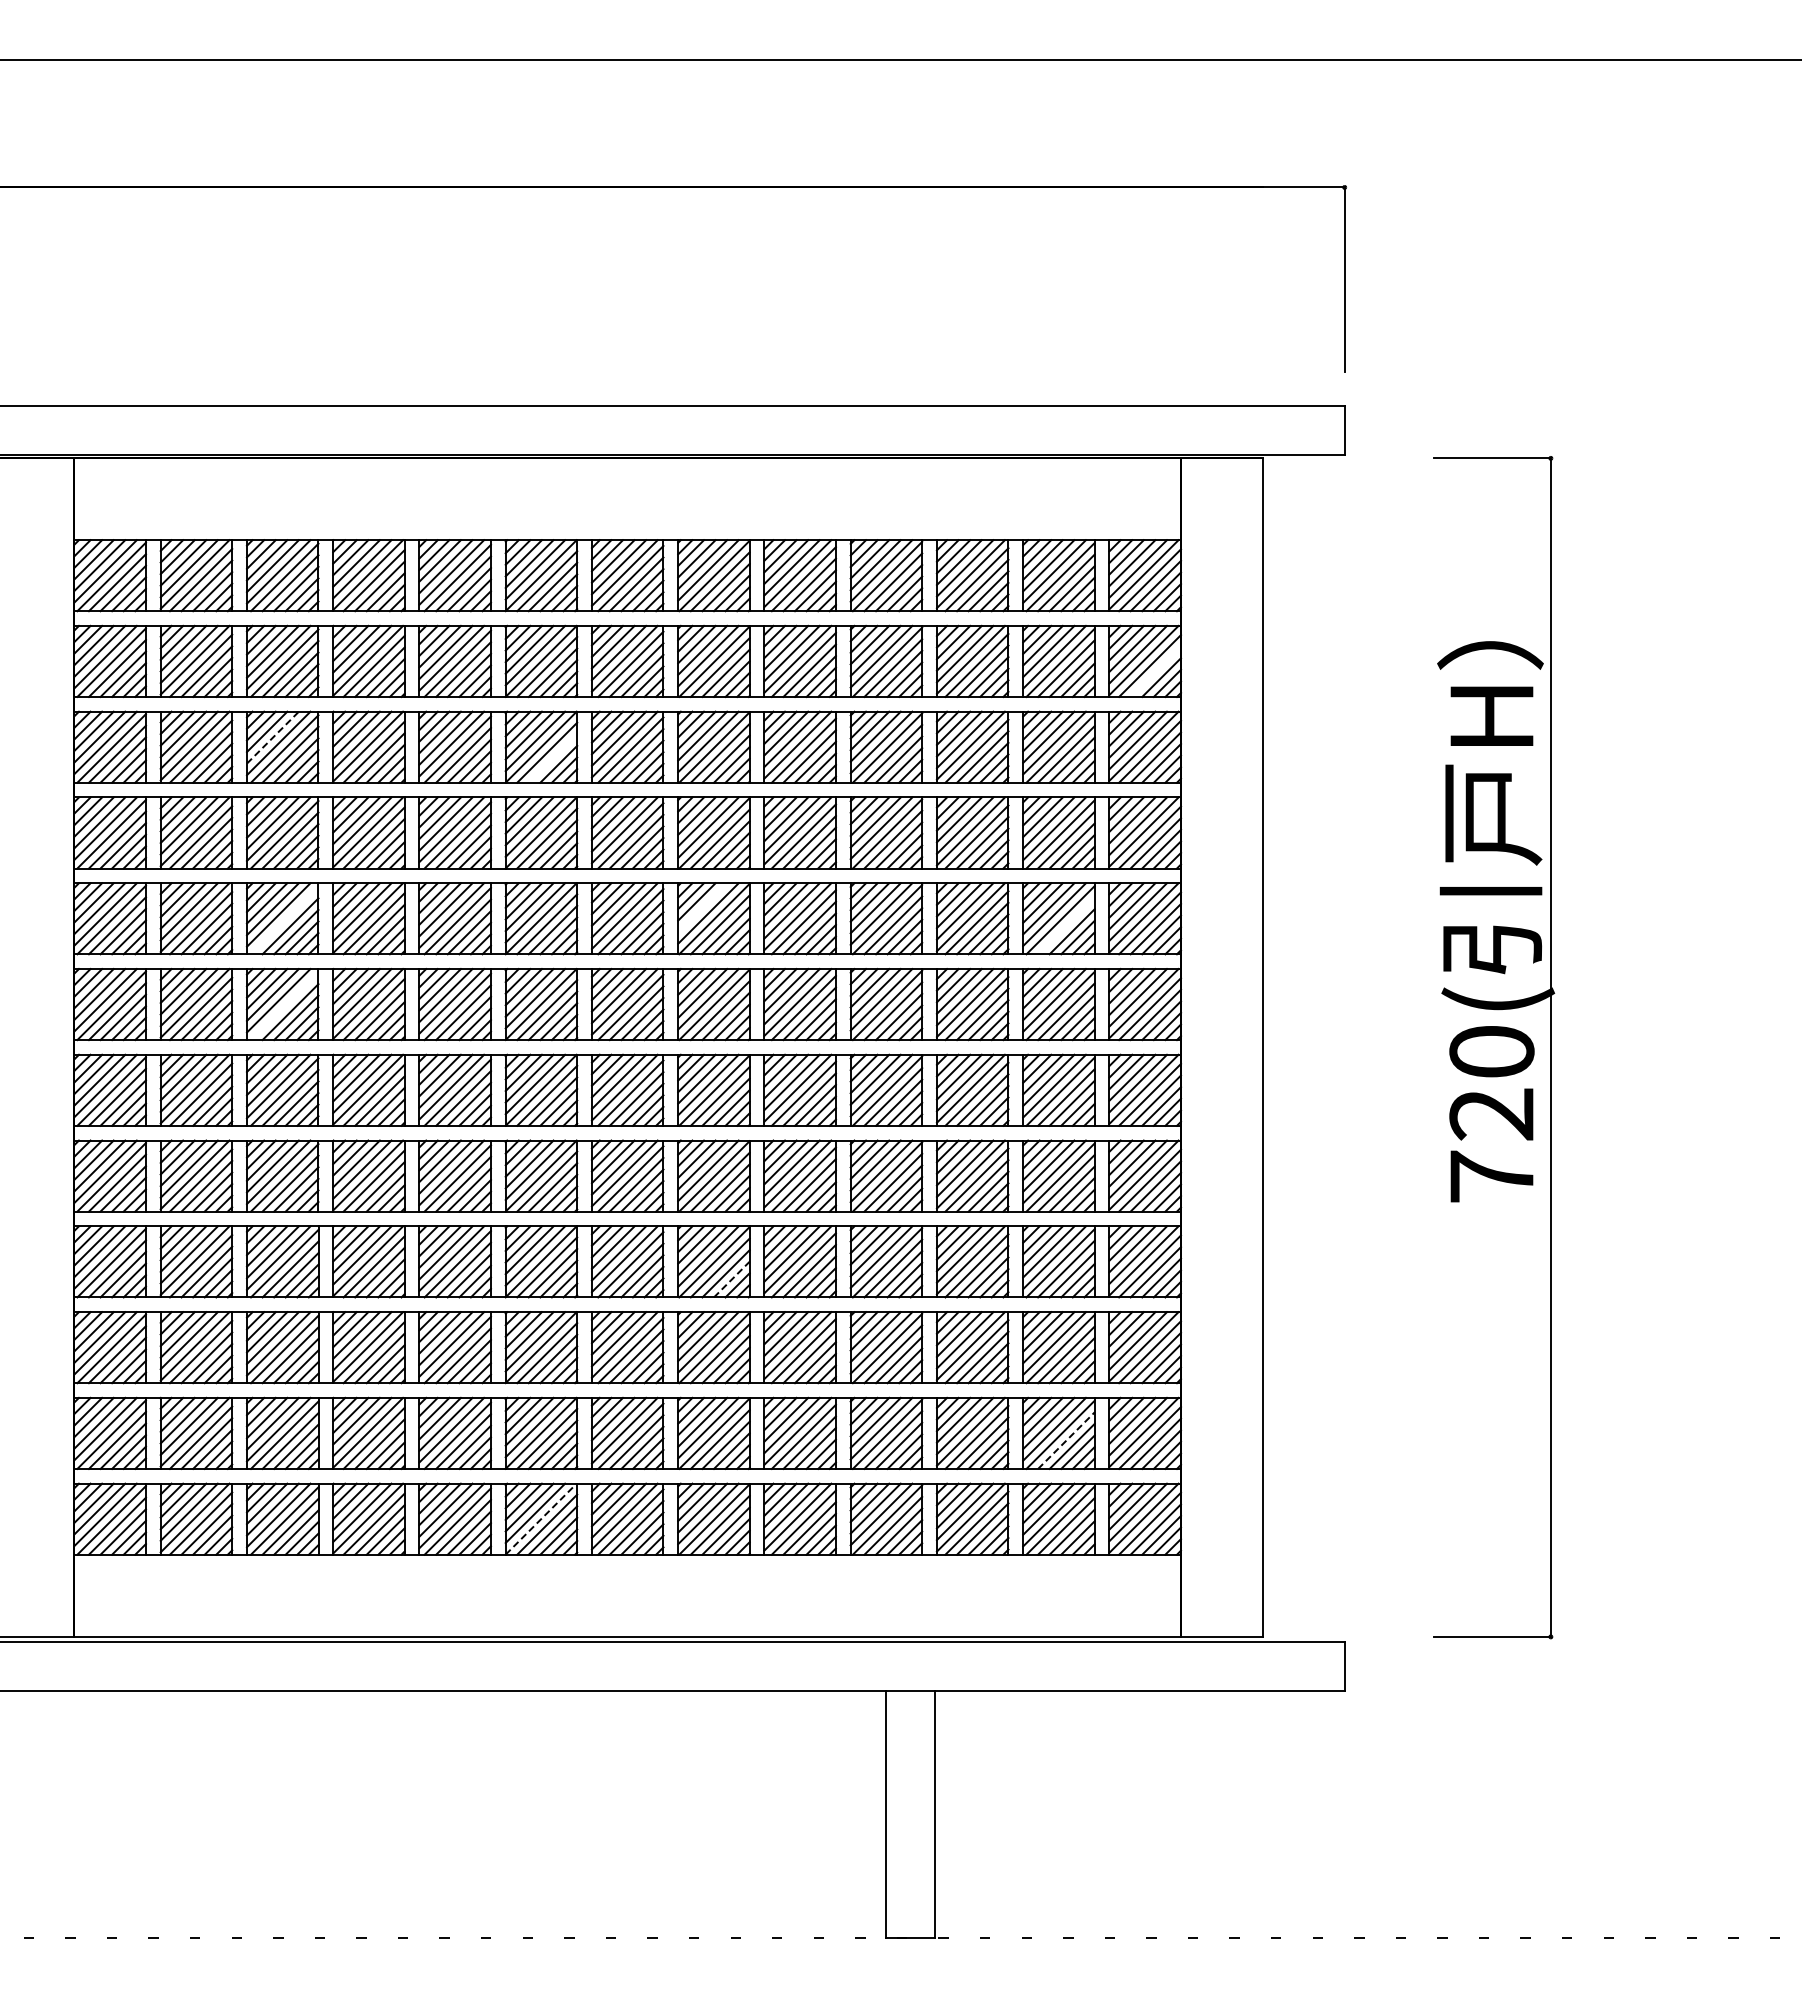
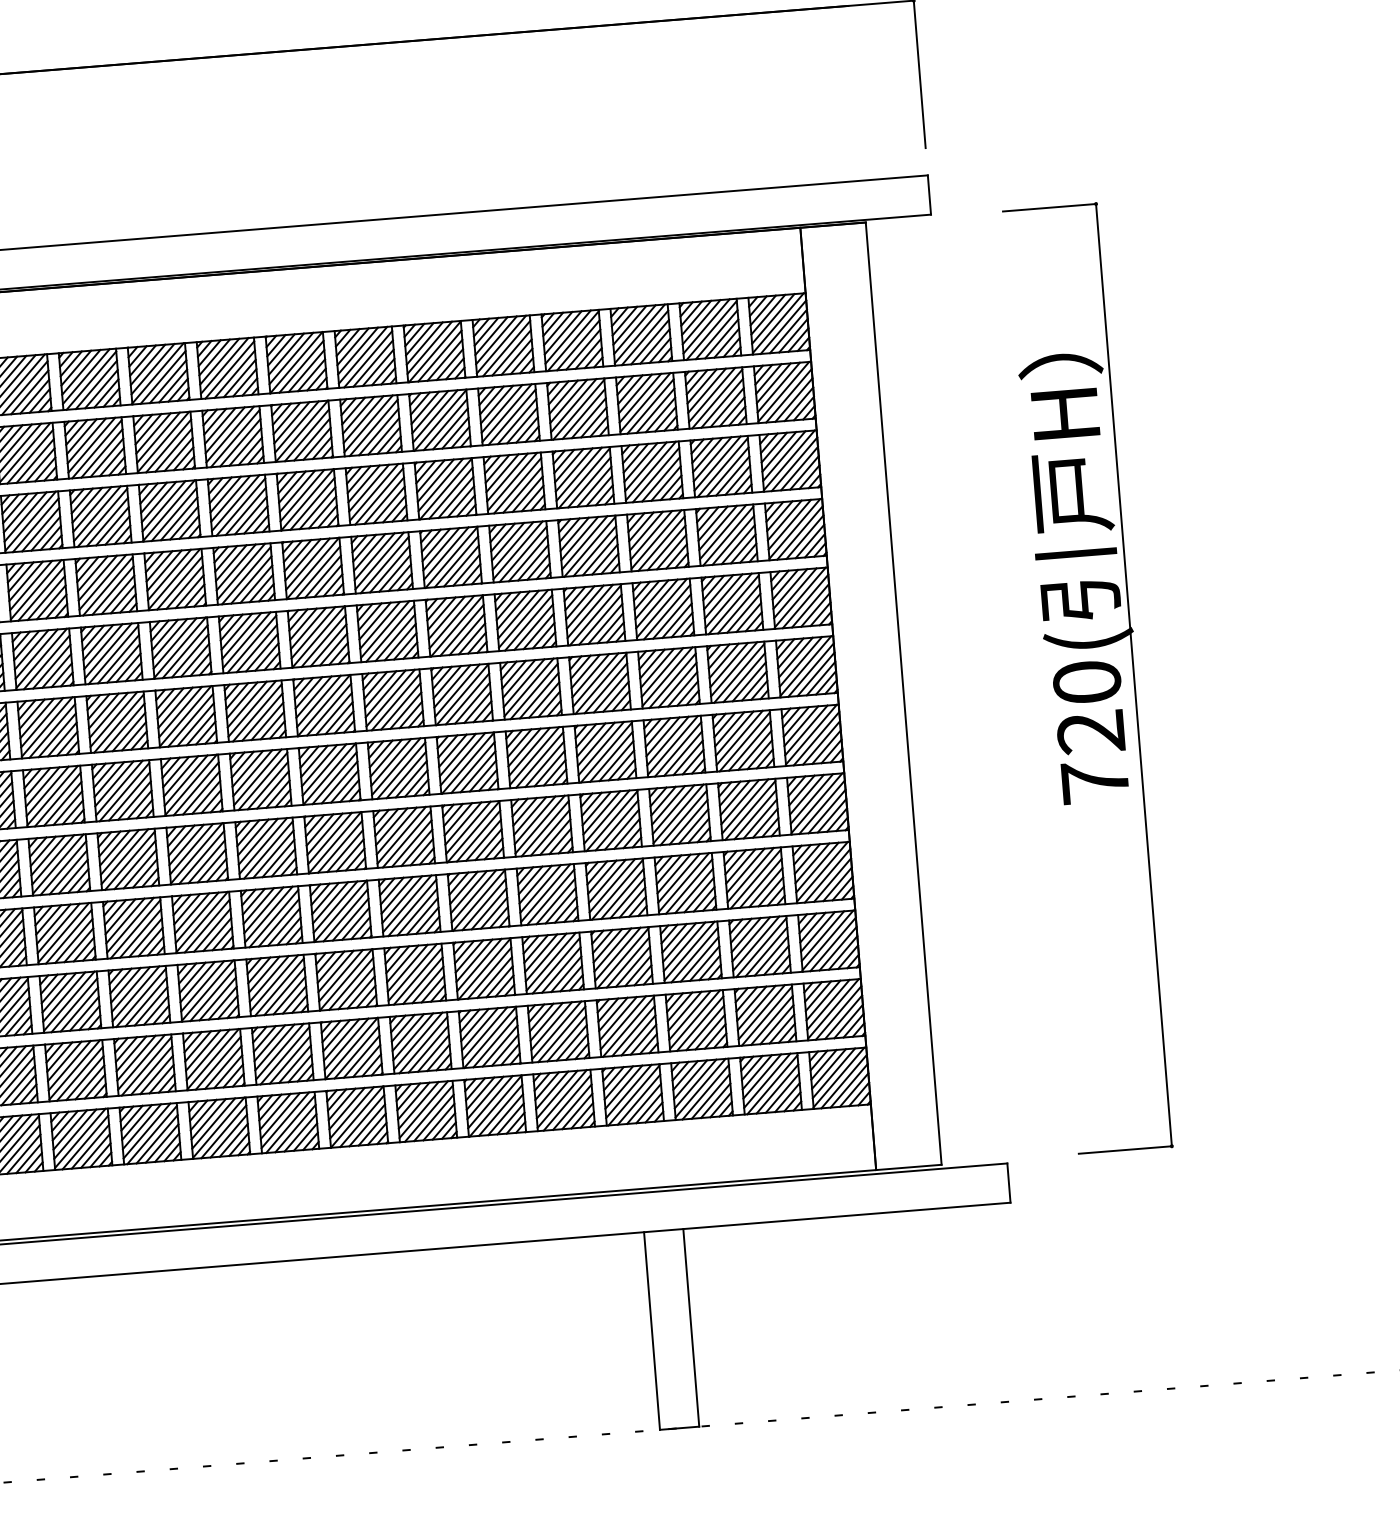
line: (1155, 671) -> (793, 399), added
line: (272, 737) -> (91, 509), dashed -> solid
line: (552, 758) -> (317, 508), added
line: (702, 907) -> (446, 617), added
line: (284, 920) -> (113, 654), added
line: (1066, 925) -> (738, 608), added
line: (284, 1006) -> (118, 723), added
line: (732, 1279) -> (494, 913), dashed -> solid
line: (1066, 1440) -> (772, 1020), dashed -> solid
line: (541, 1518) -> (357, 1116), dashed -> solid

